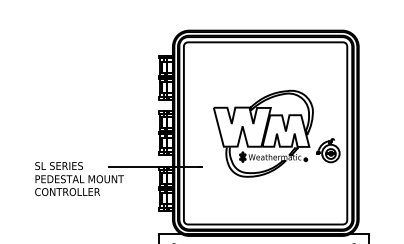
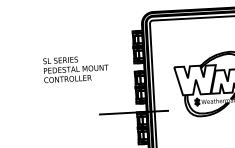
text: (79, 178) -> (76, 68), moved

